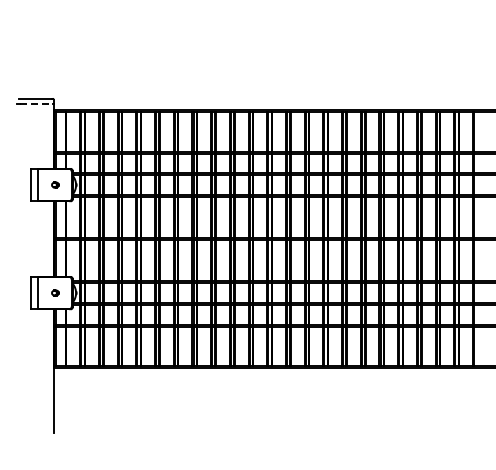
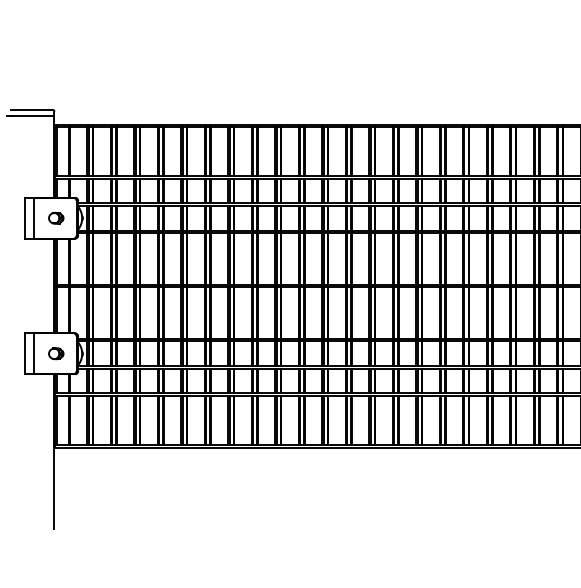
line: (36, 104) -> (32, 117), dashed -> solid
part: (55, 184) -> (56, 217), size x1.67
part: (55, 292) -> (56, 353), size x1.67

